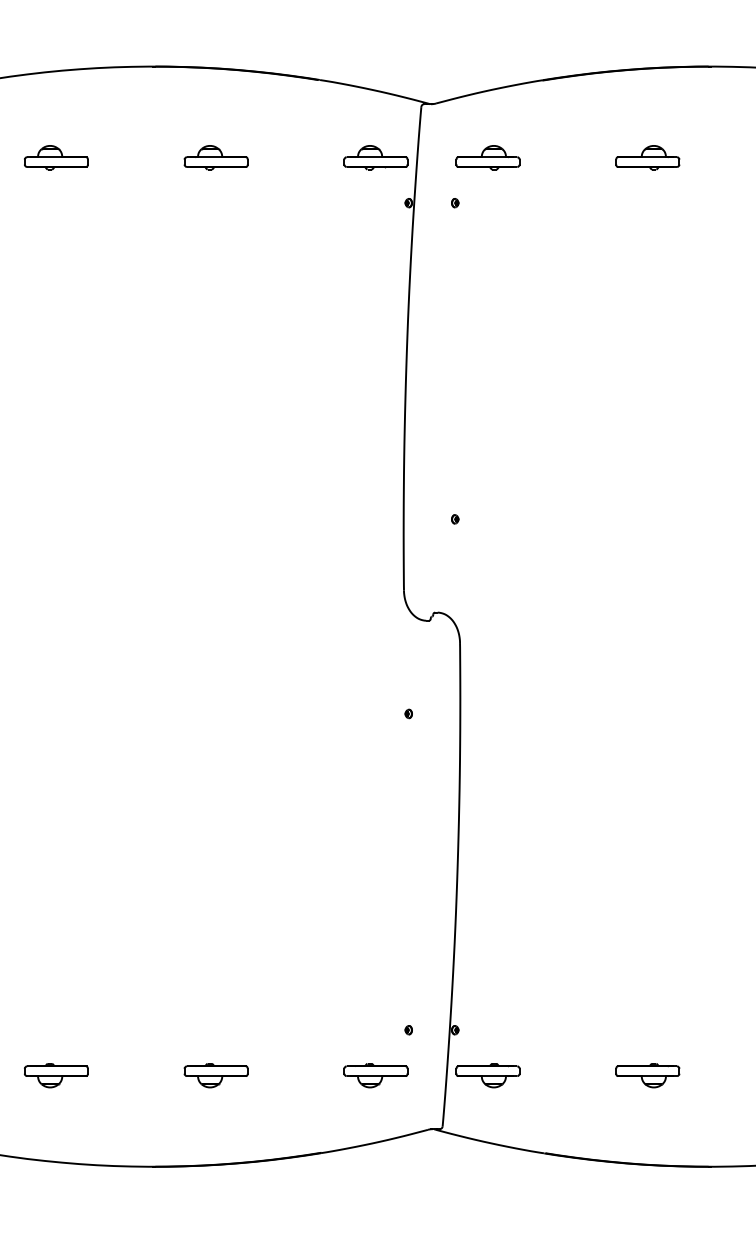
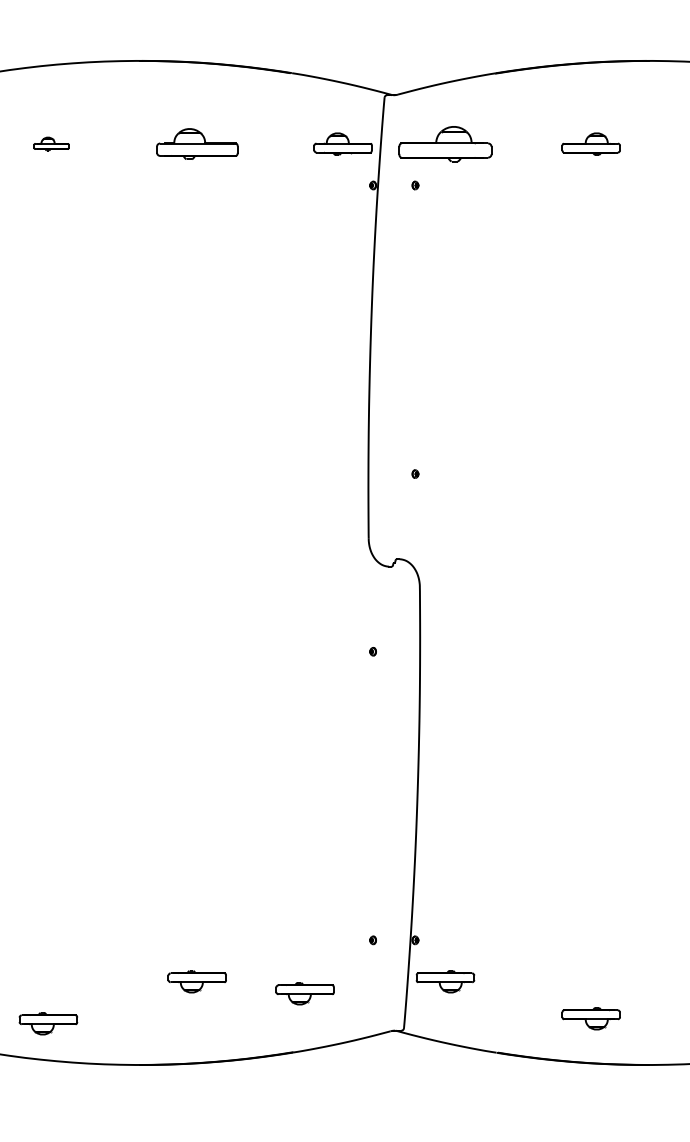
part: (56, 157) -> (51, 143), size x0.6
part: (215, 157) -> (196, 143), size x1.4
part: (488, 157) -> (445, 143), size x1.6
part: (56, 1075) -> (48, 1023), moved
part: (375, 1075) -> (304, 993), moved
part: (646, 1075) -> (590, 1018), moved

